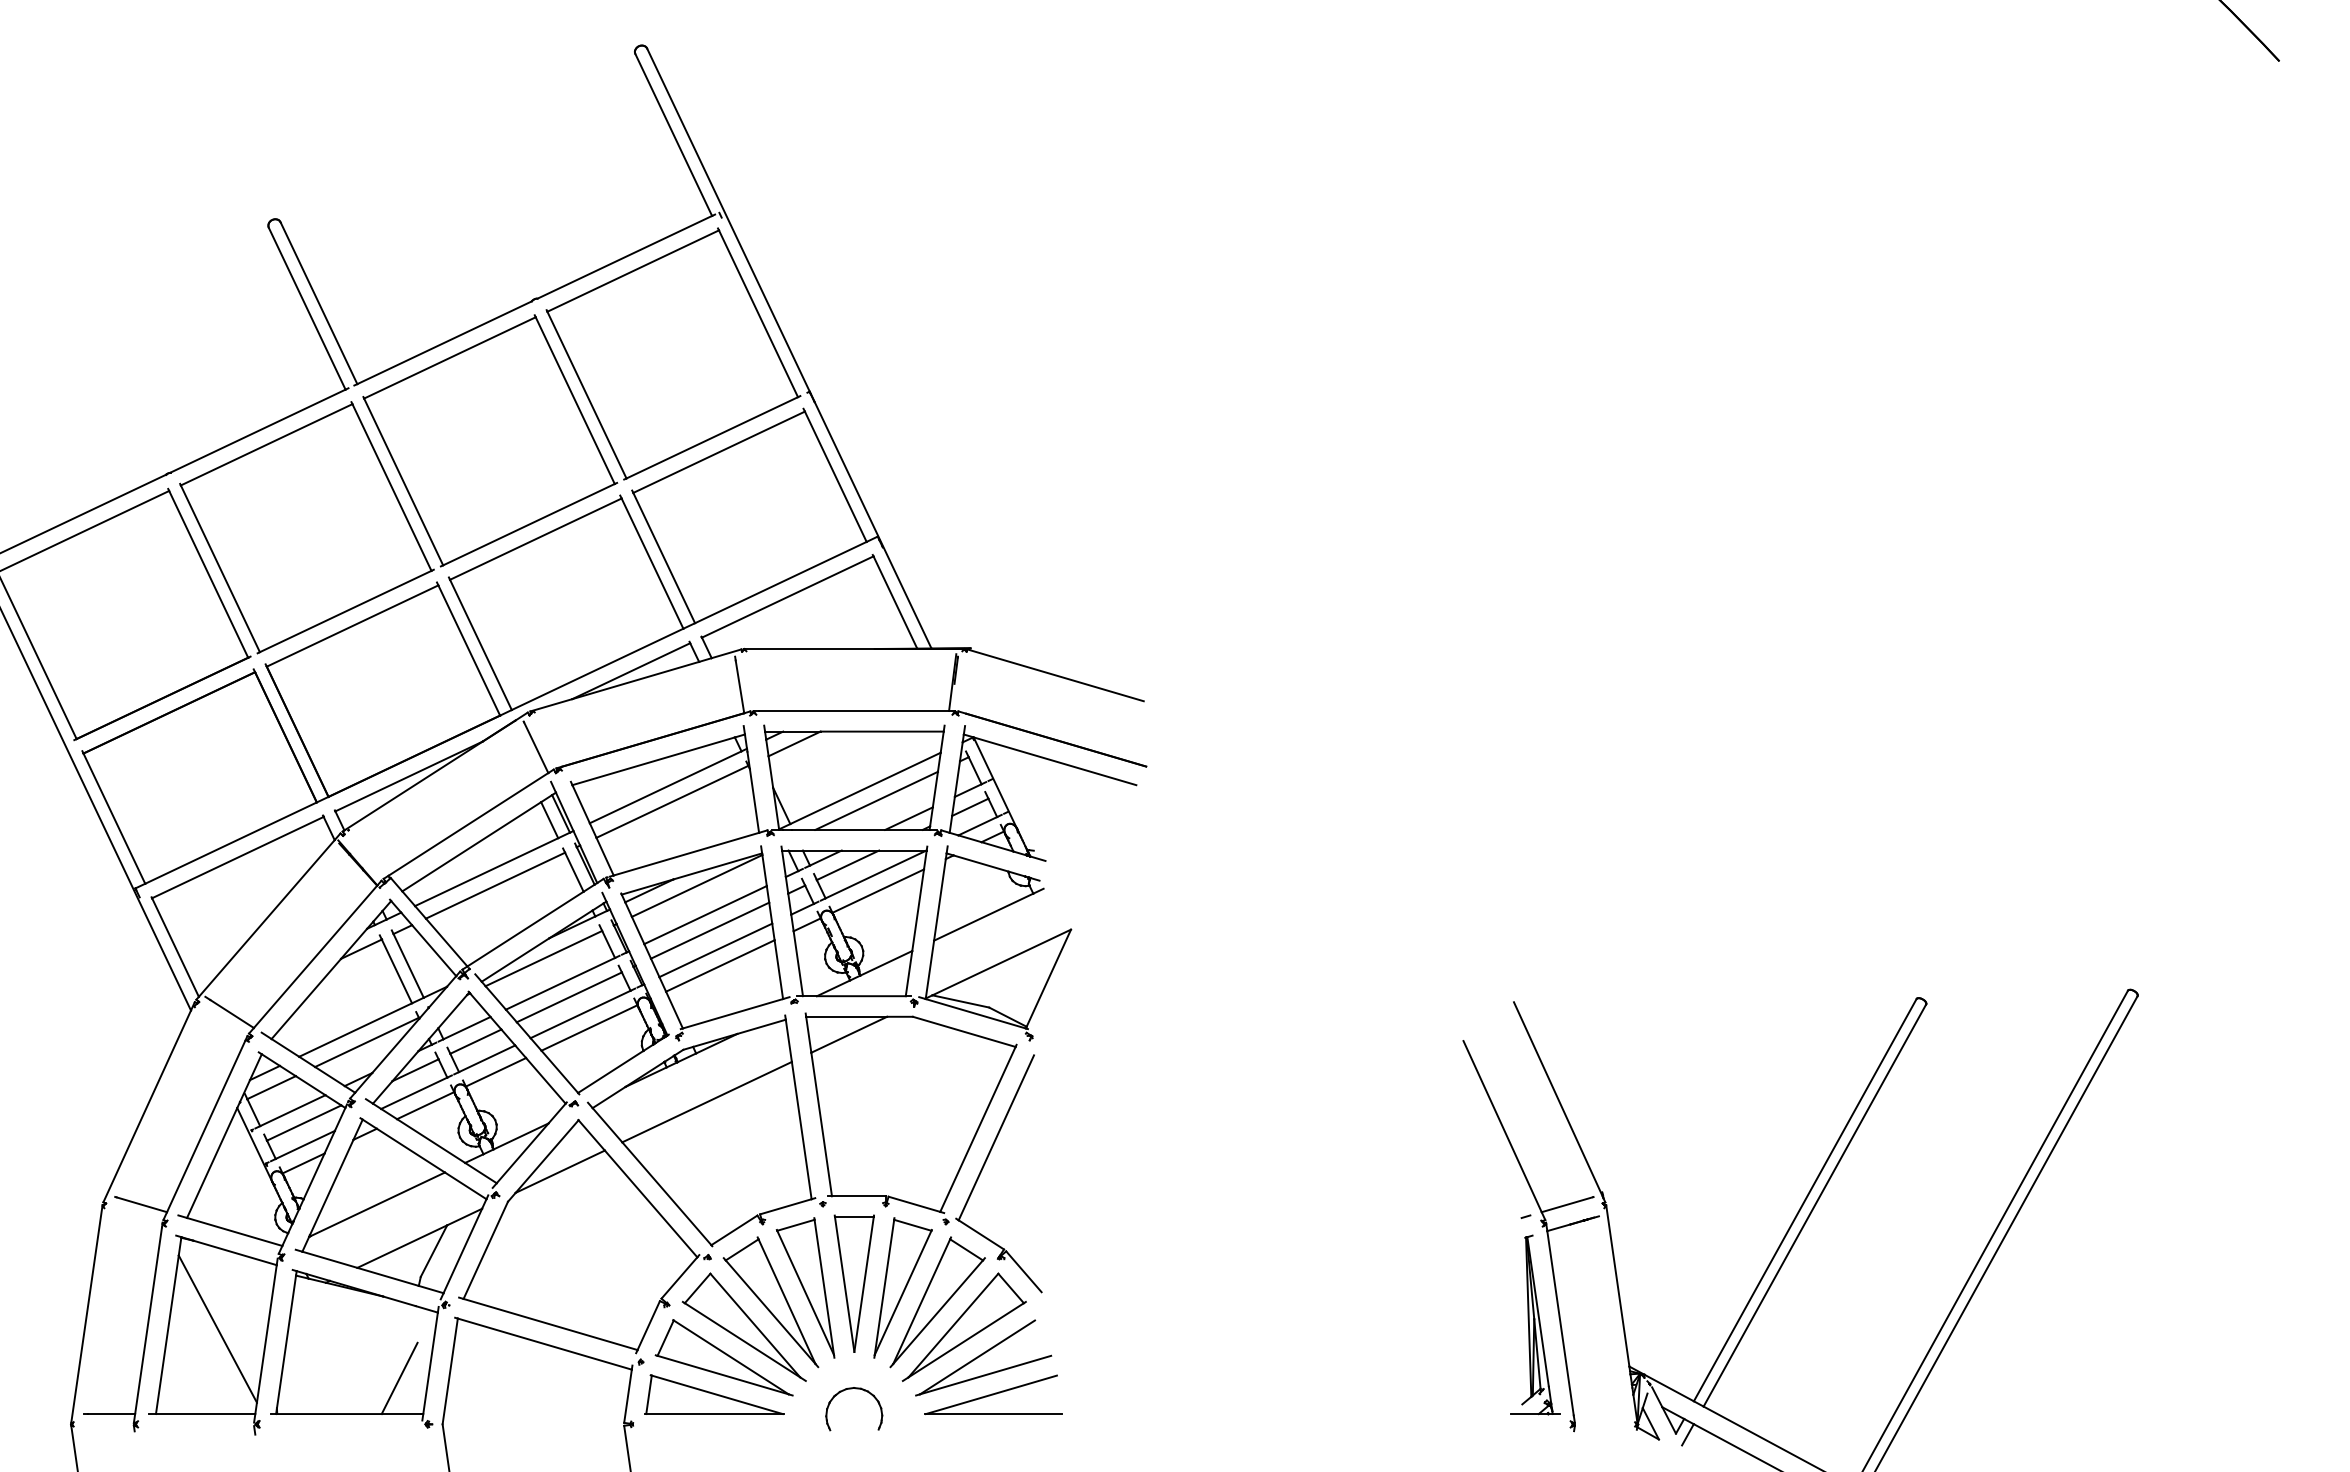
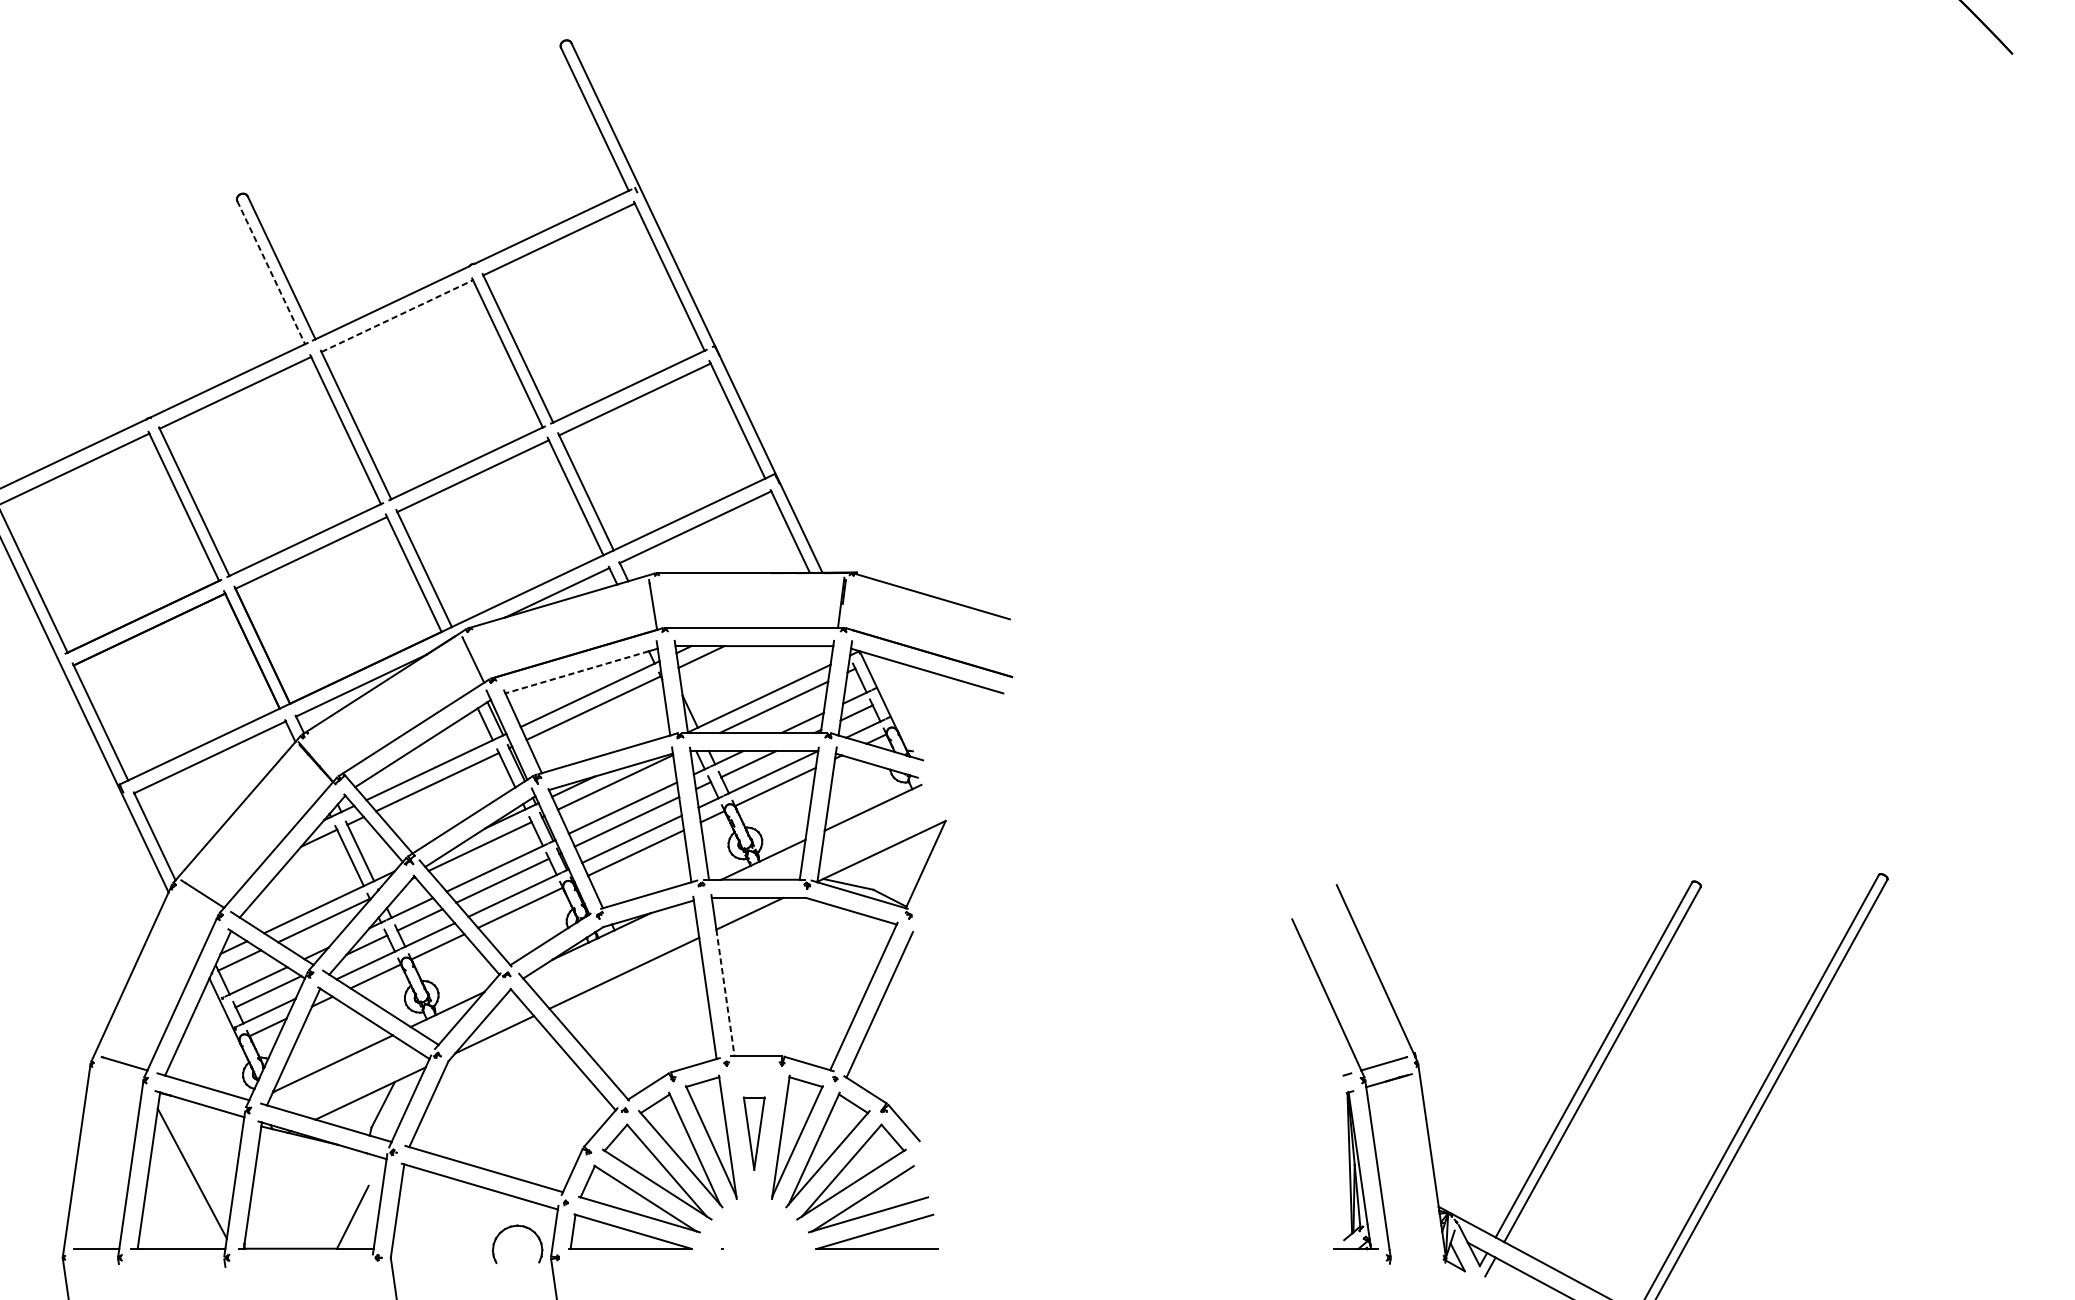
line: (307, 308) -> (271, 272), solid -> dashed
line: (449, 357) -> (396, 315), solid -> dashed
line: (653, 761) -> (577, 672), solid -> dashed
line: (821, 1124) -> (725, 993), solid -> dashed
part: (853, 1283) -> (753, 1133), size x0.6
part: (855, 1389) -> (518, 1227), moved

